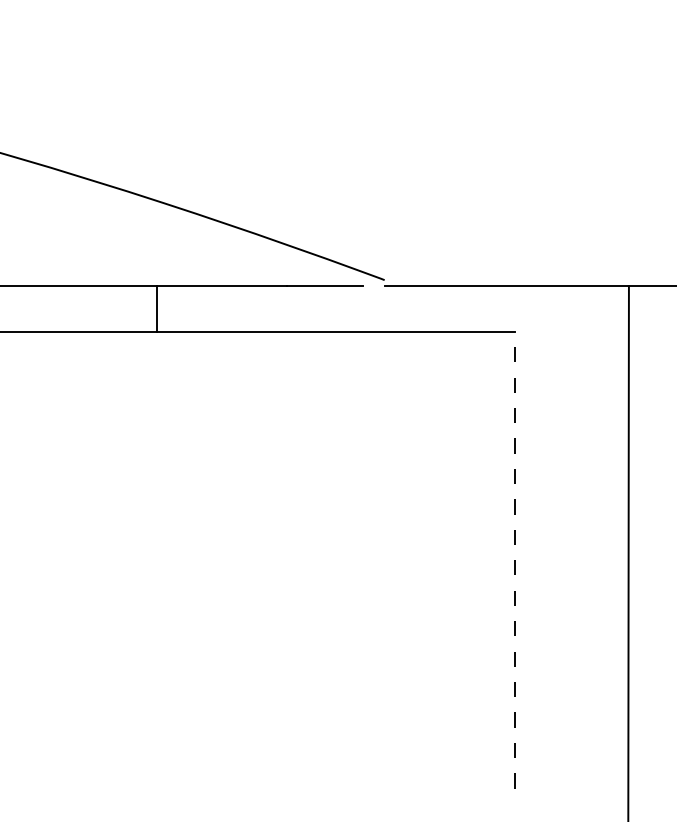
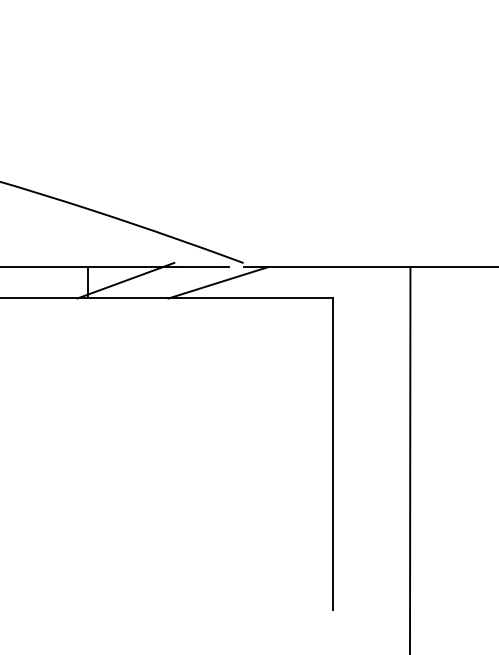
line: (211, 305) -> (125, 280), added
line: (346, 308) -> (217, 282), added
line: (514, 560) -> (332, 454), dashed -> solid

